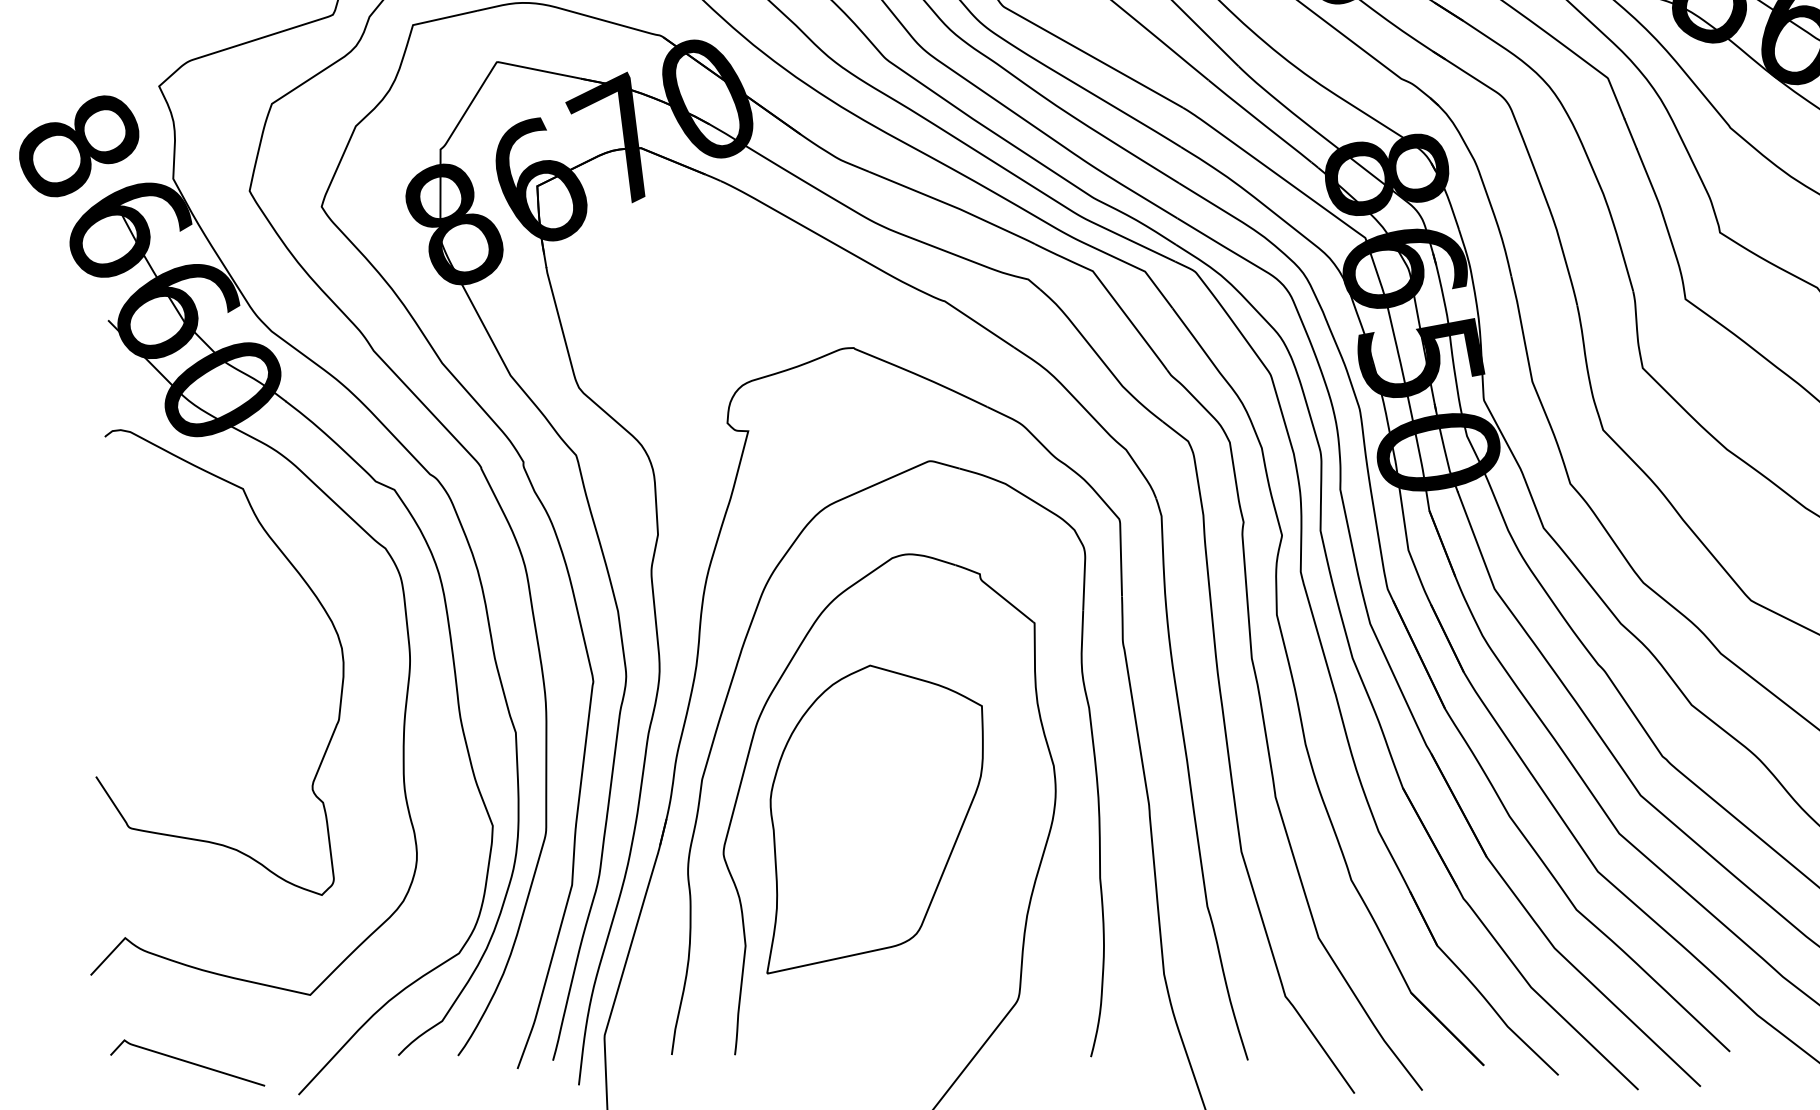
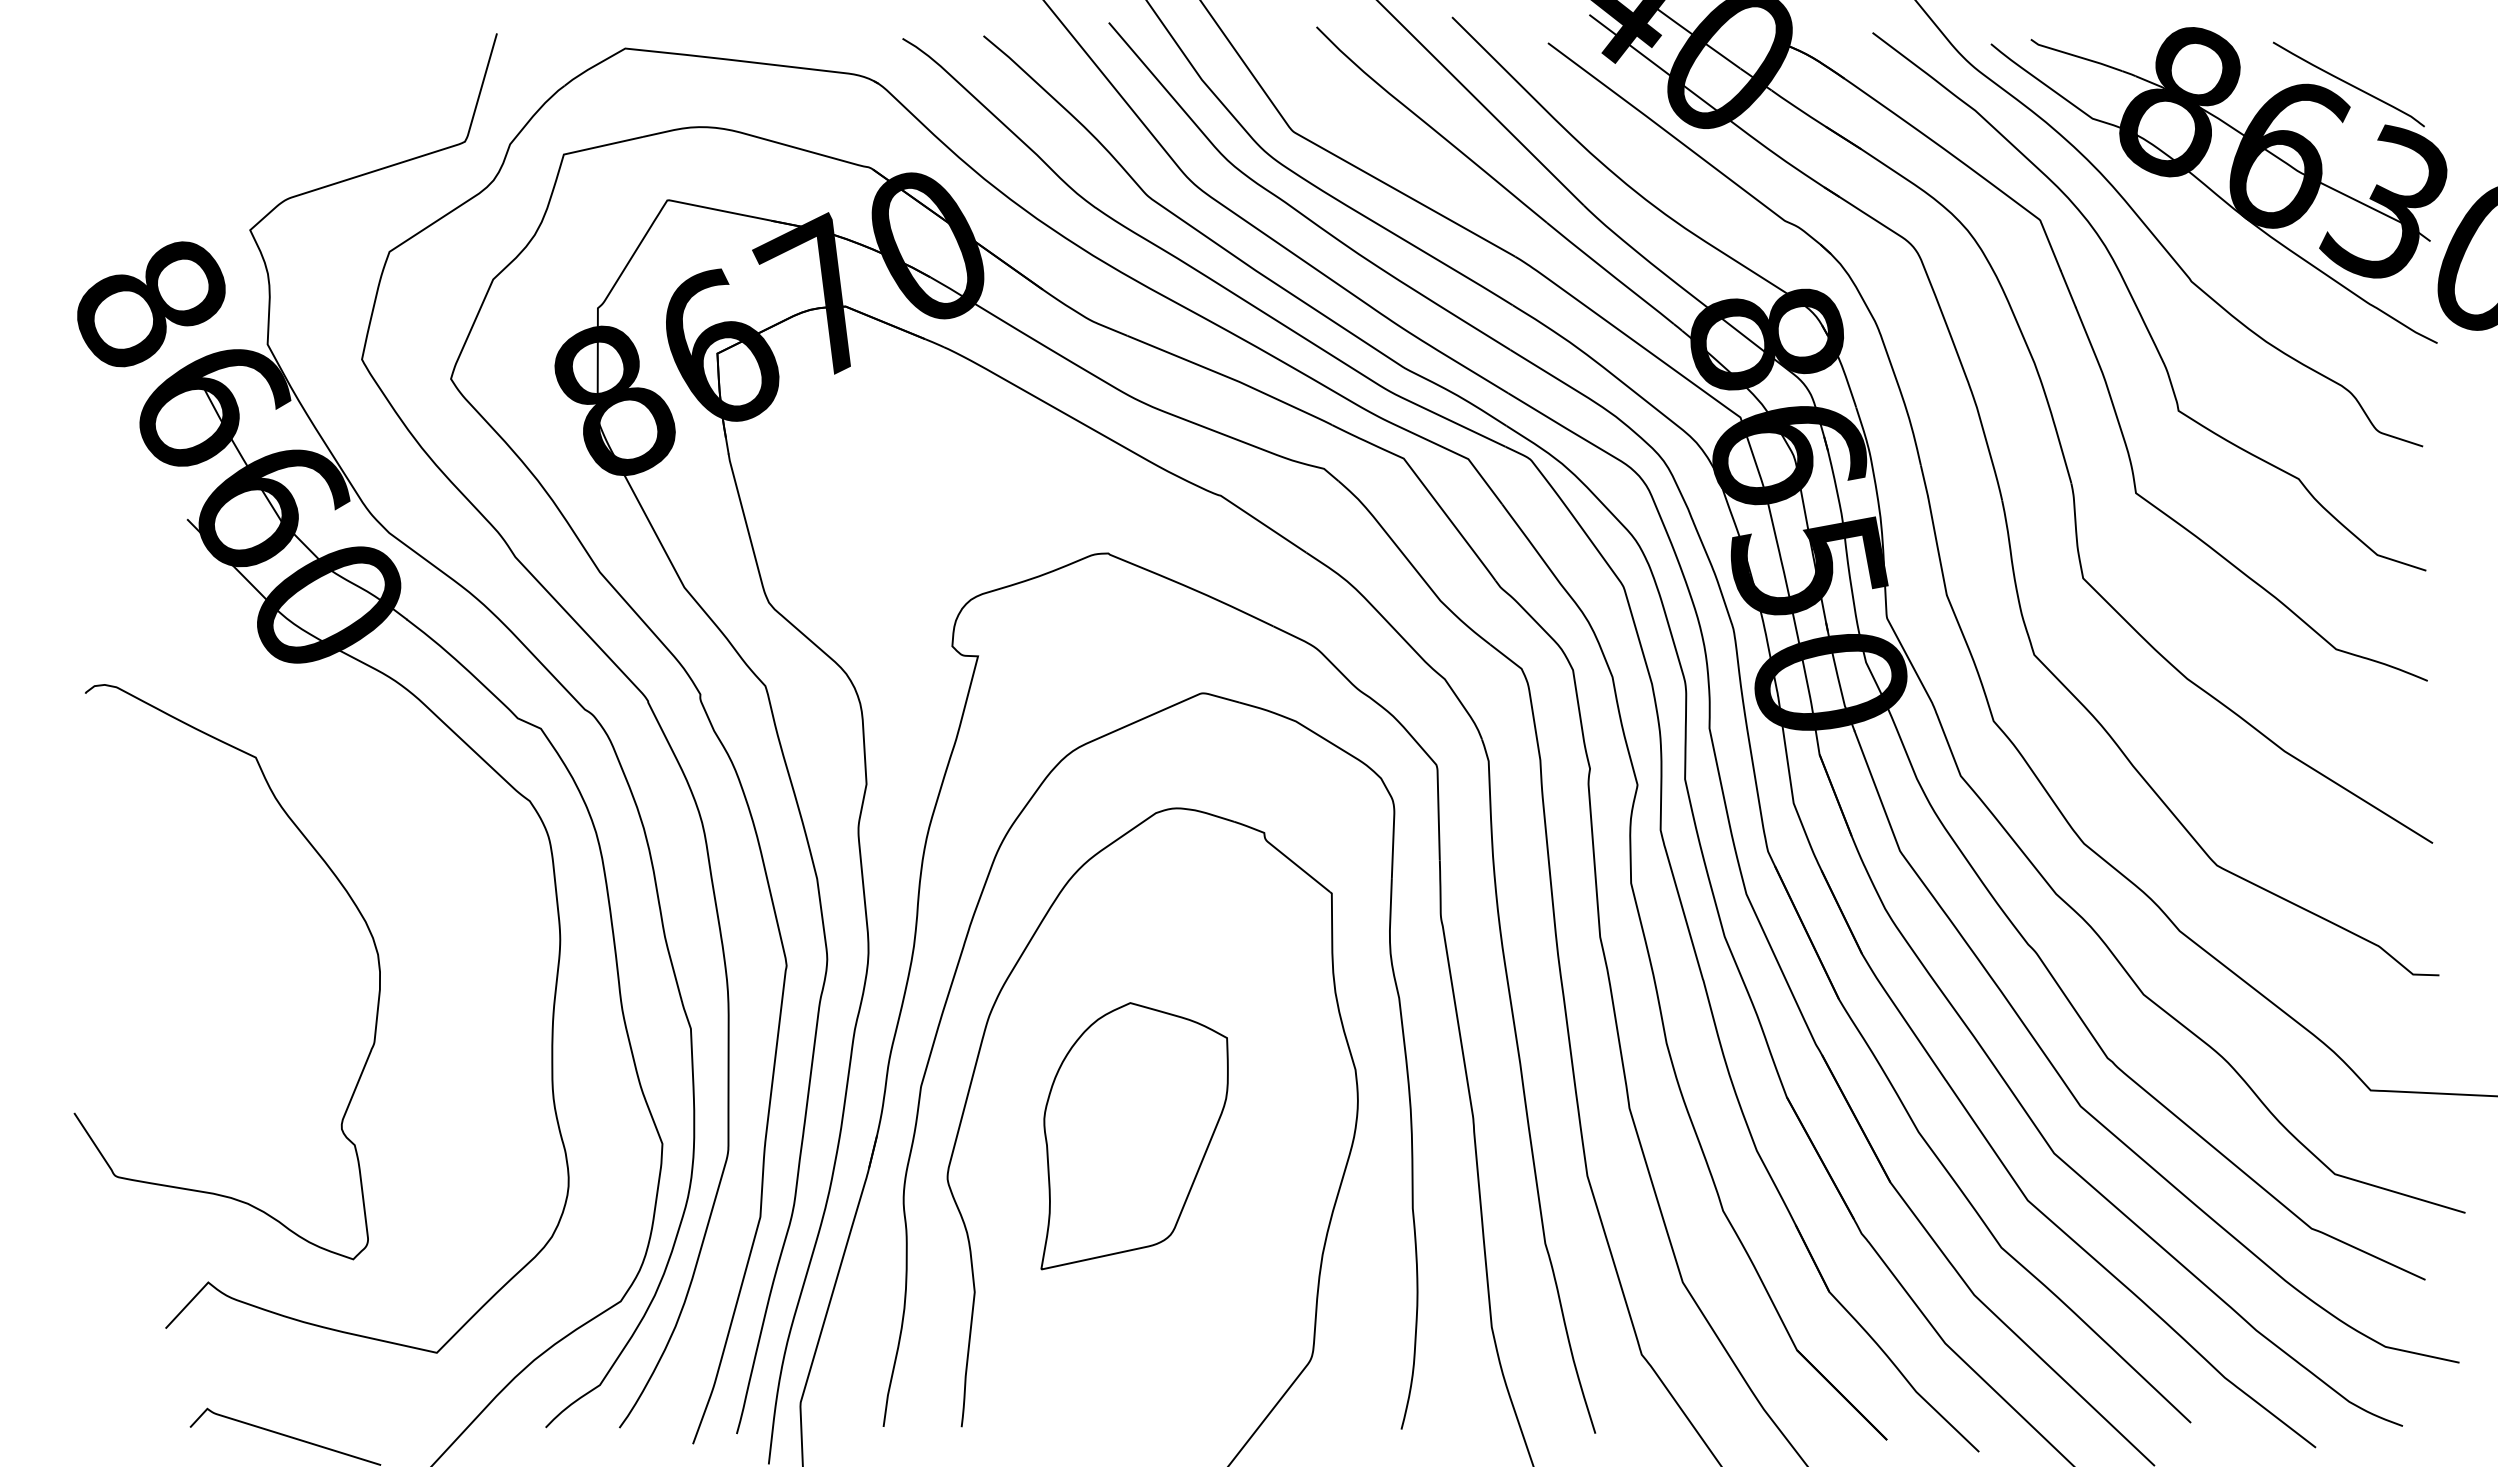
curve: (313, 594) -> (342, 887), moved
part: (874, 819) -> (1134, 1136), size x0.7

